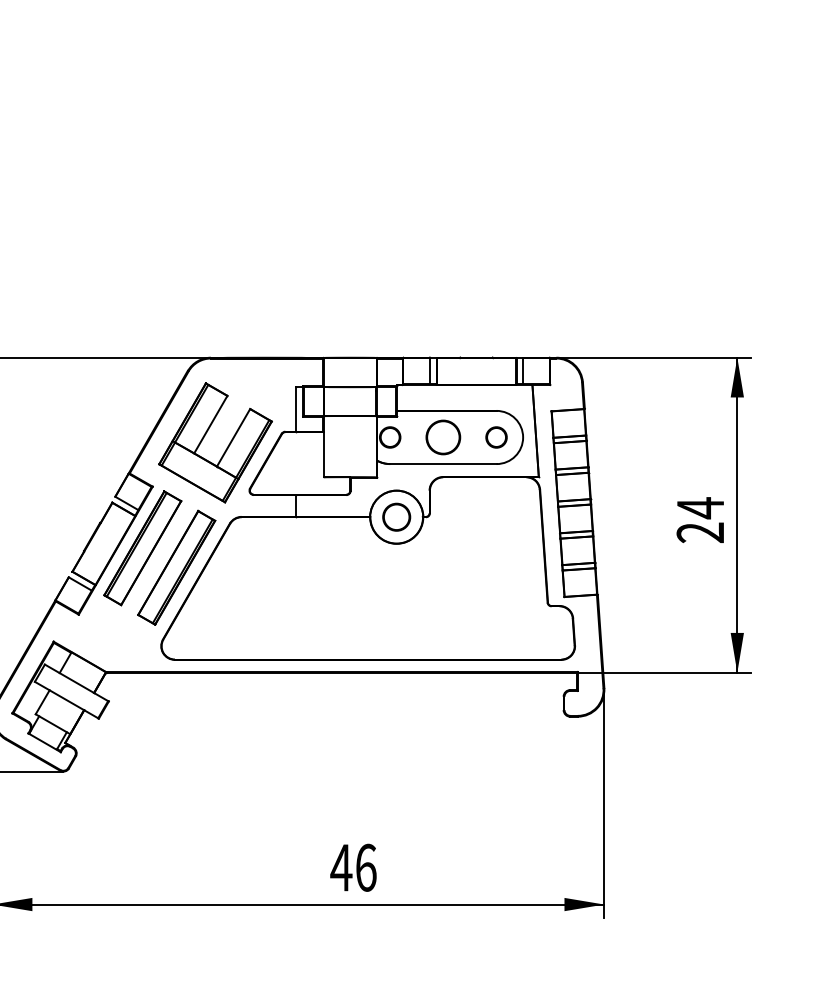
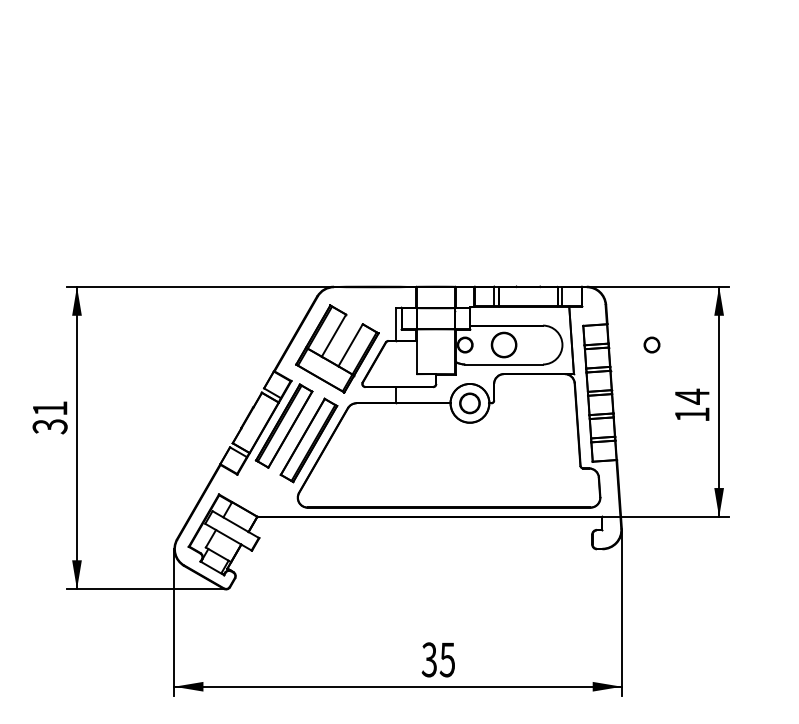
circle: (495, 436) -> (651, 344), moved
text: (699, 532) -> (691, 414), 24 -> 14
text: (353, 867) -> (438, 659), 46 -> 35

